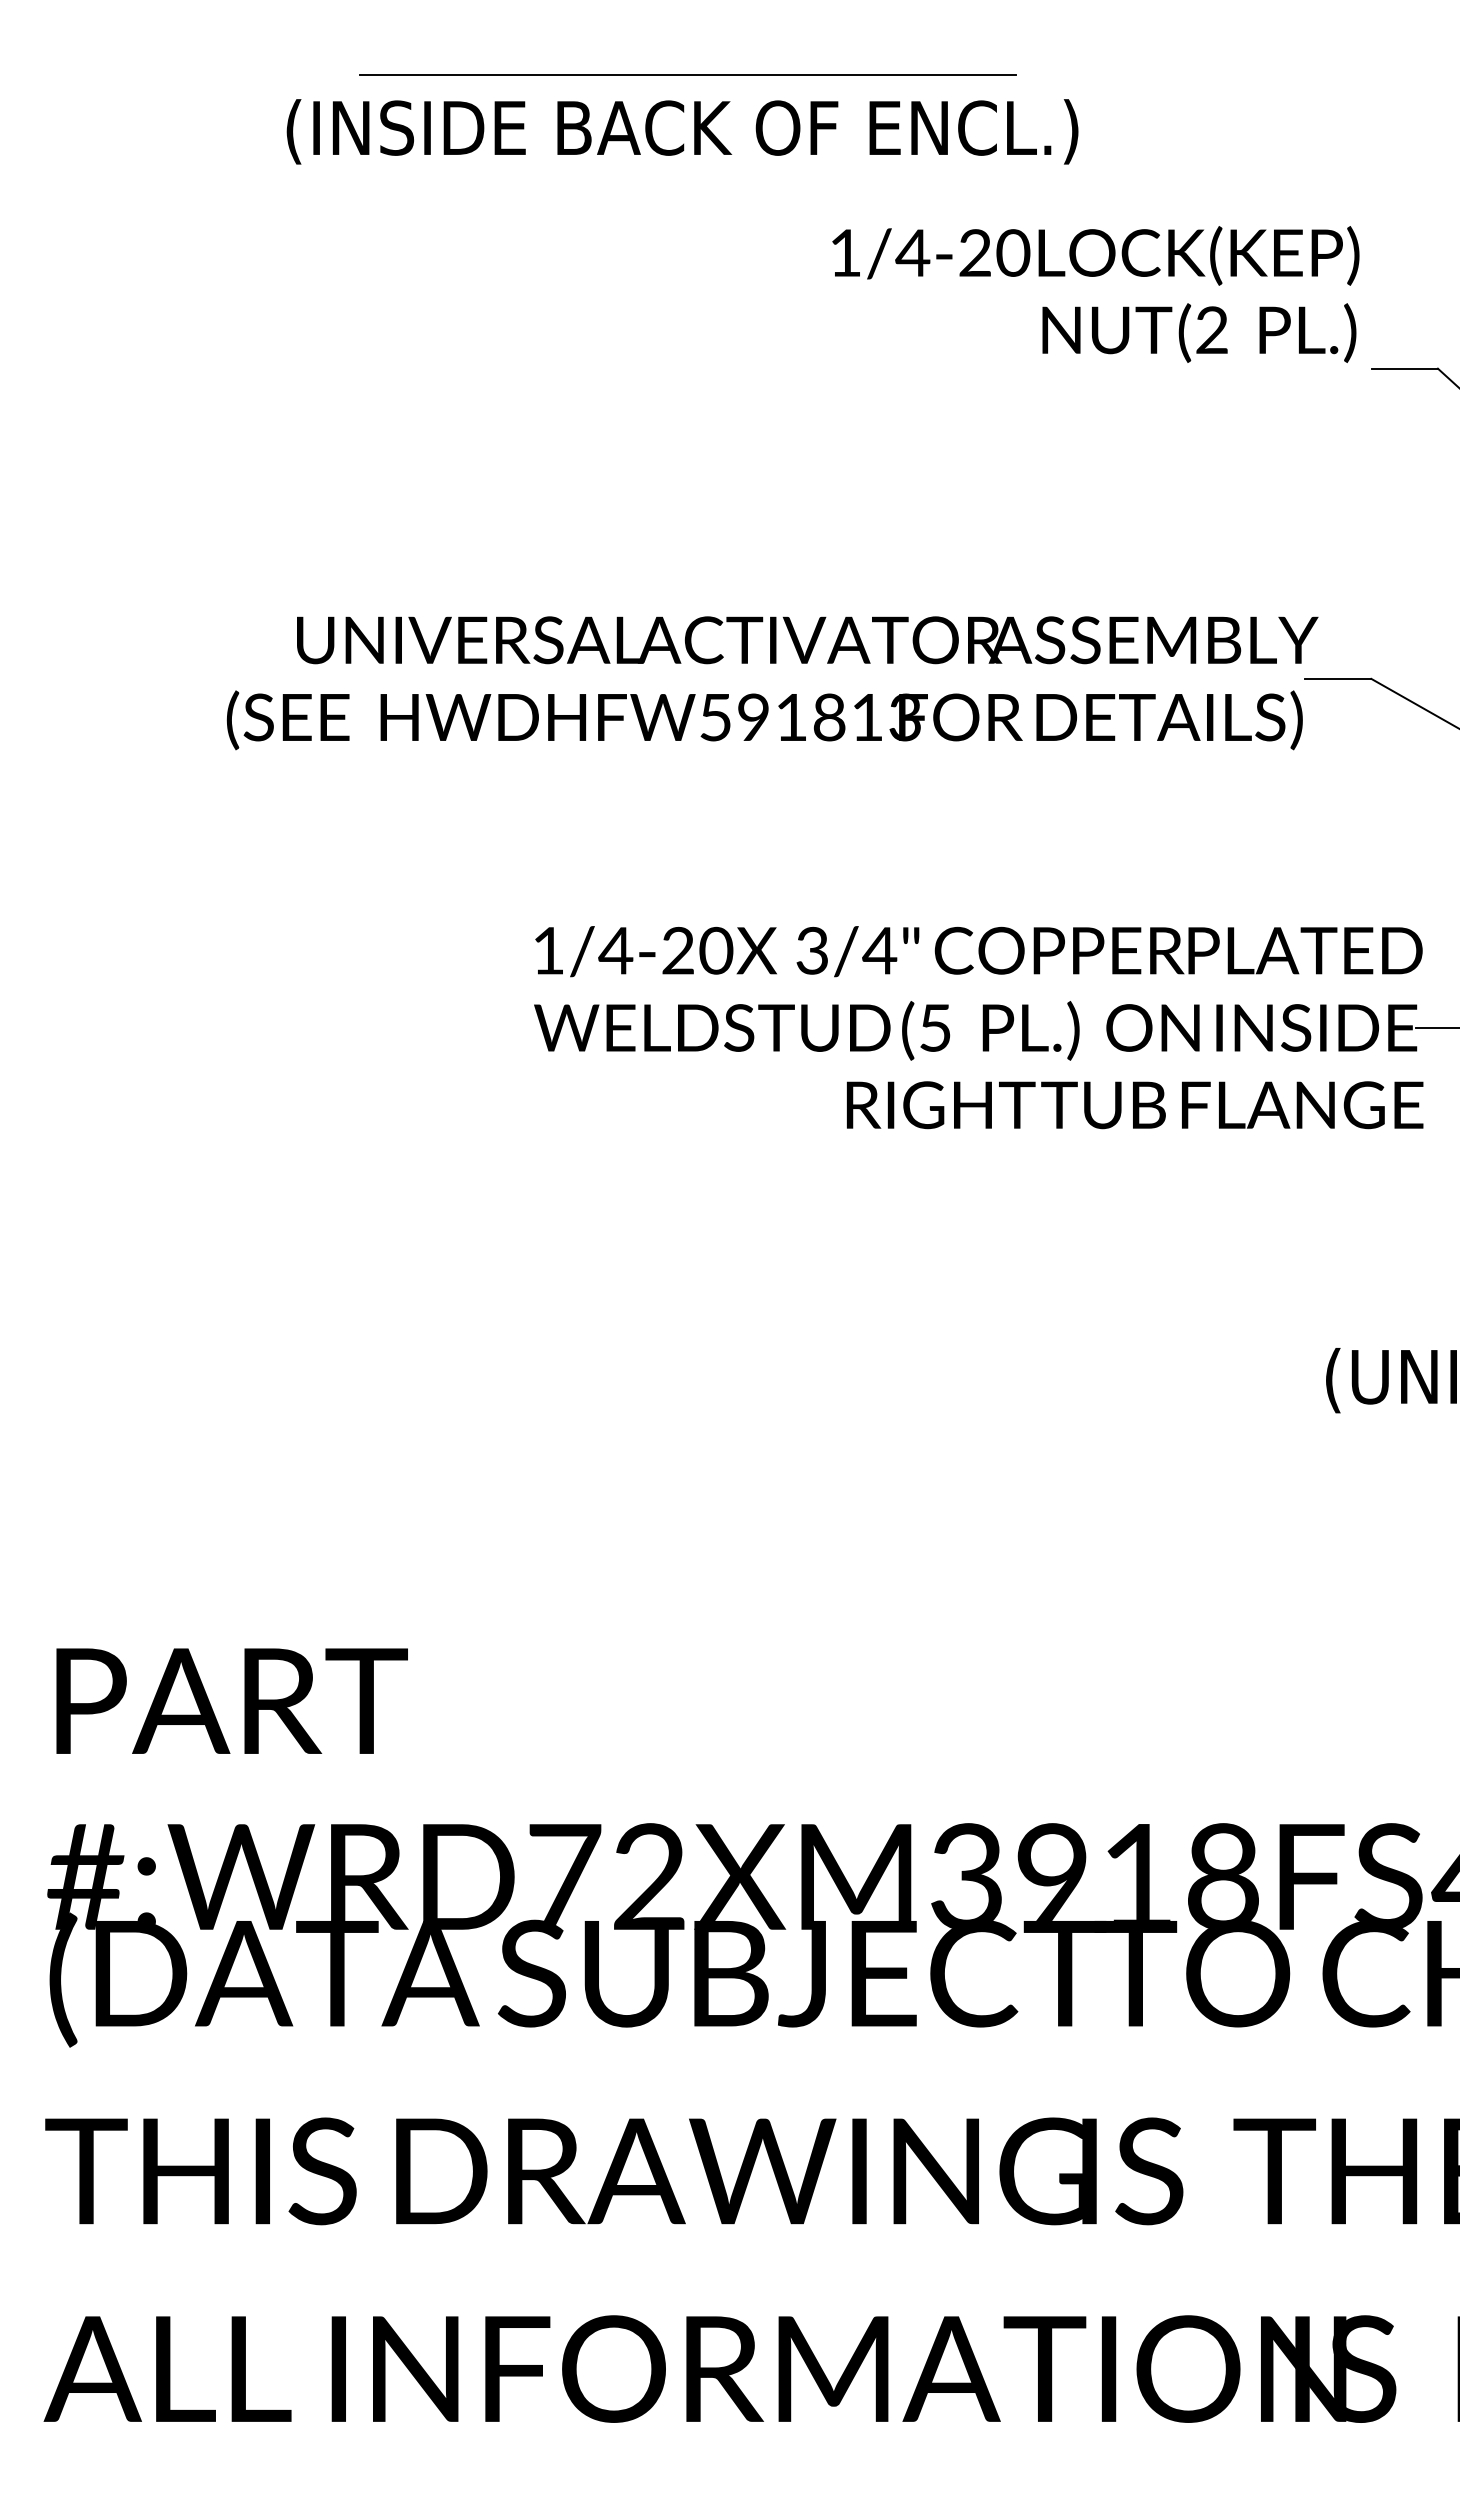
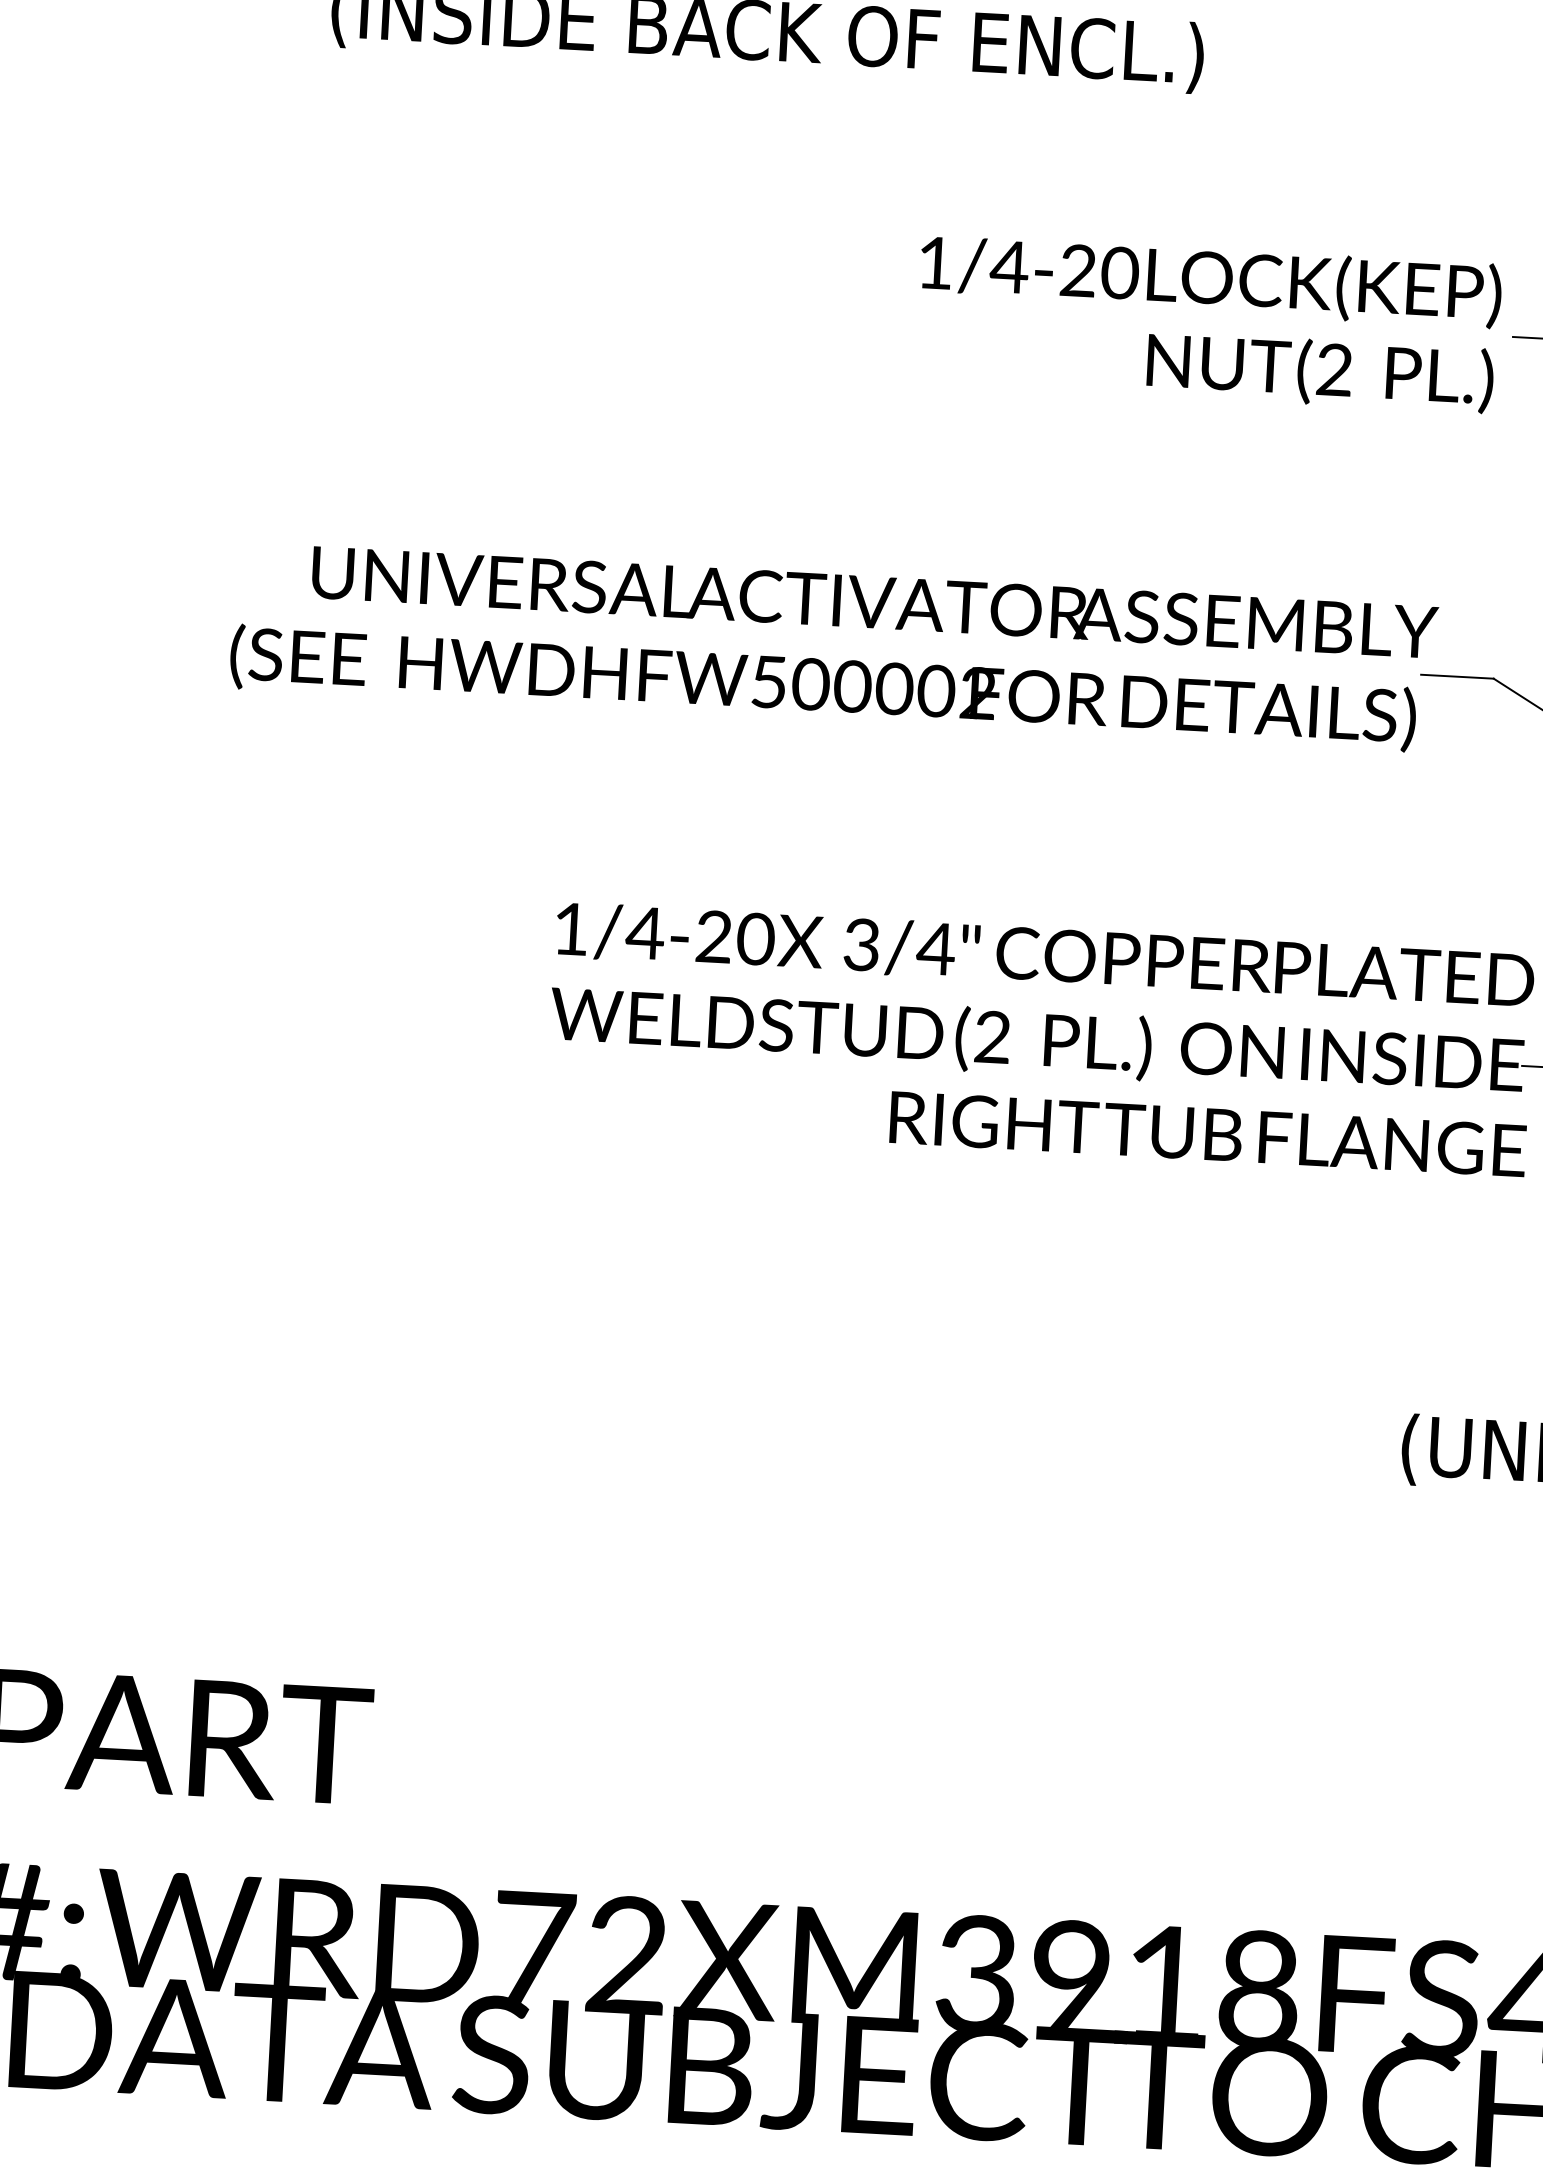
text: (1095, 294) -> (1208, 323), moved
text: (828, 717) -> (893, 688), HWDHFW591813 -> HWDHFW500002
text: (934, 1027) -> (991, 1036), (5 -> (2

